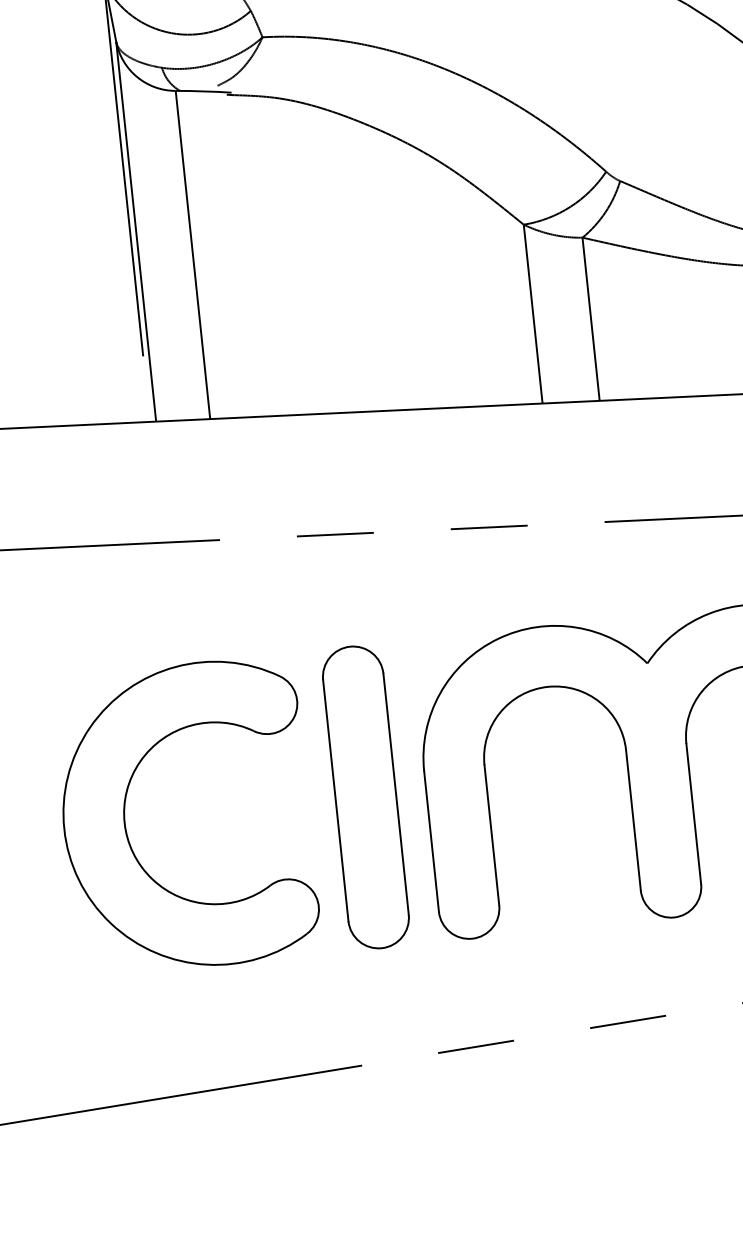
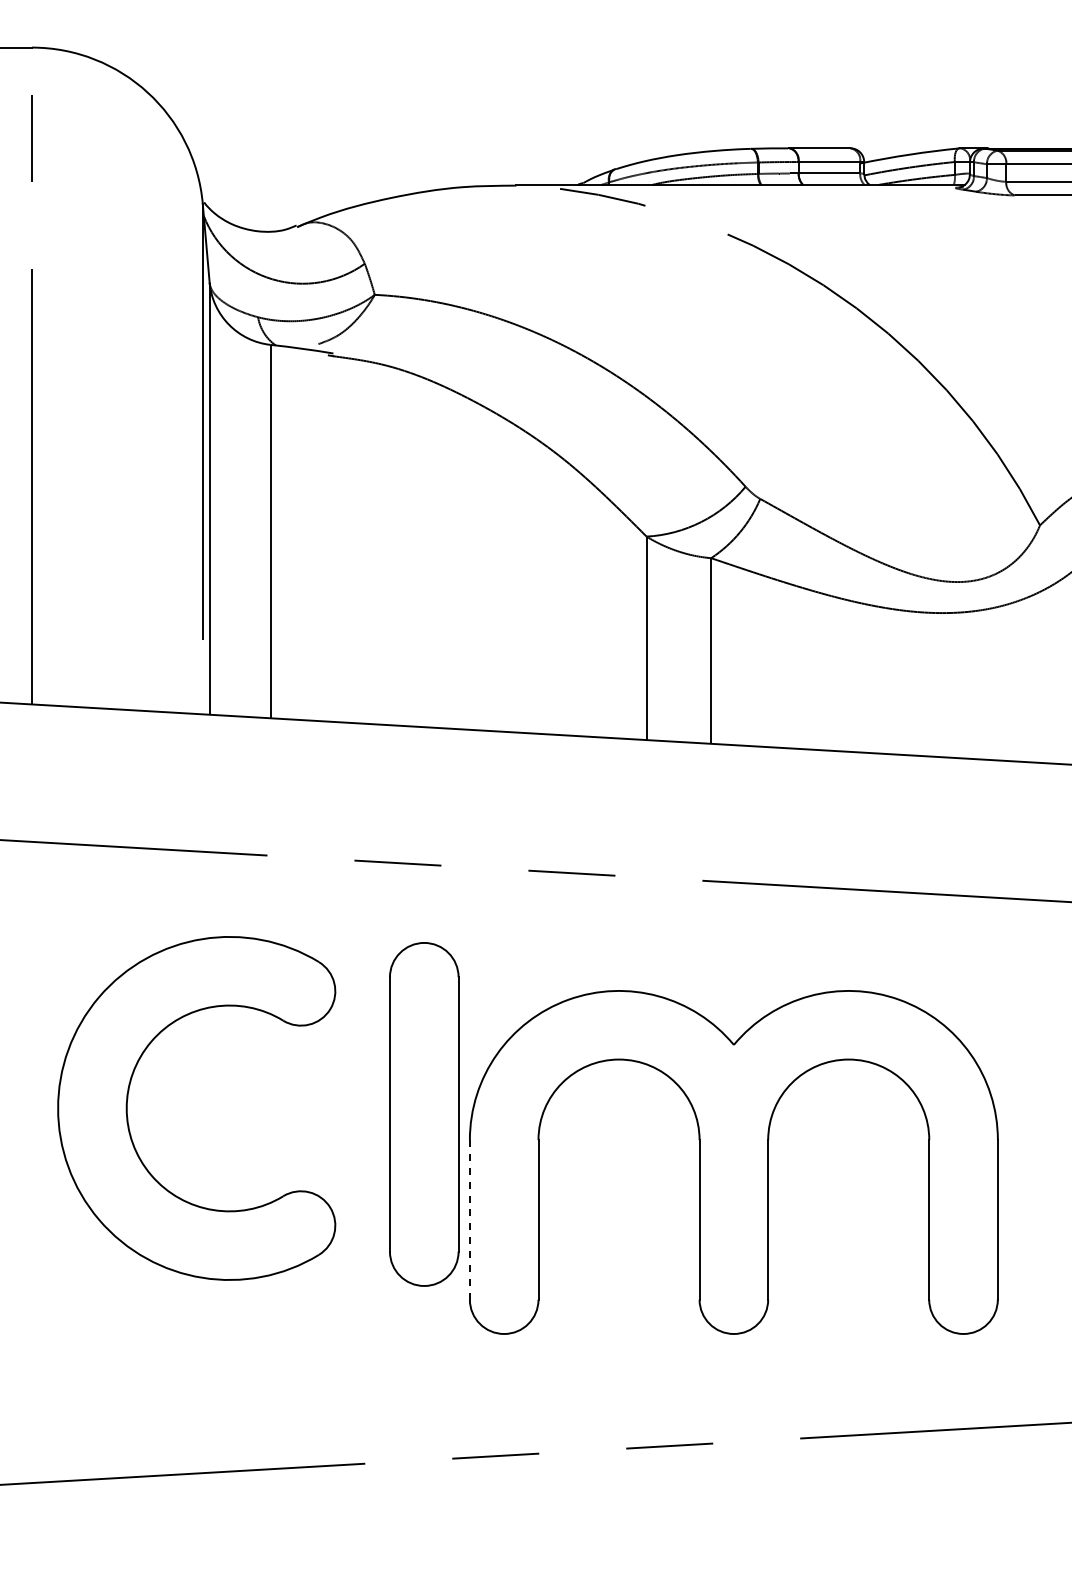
part: (366, 797) -> (424, 1114), moved
part: (125, 814) -> (128, 1099), moved
line: (431, 841) -> (469, 1219), solid -> dashed

